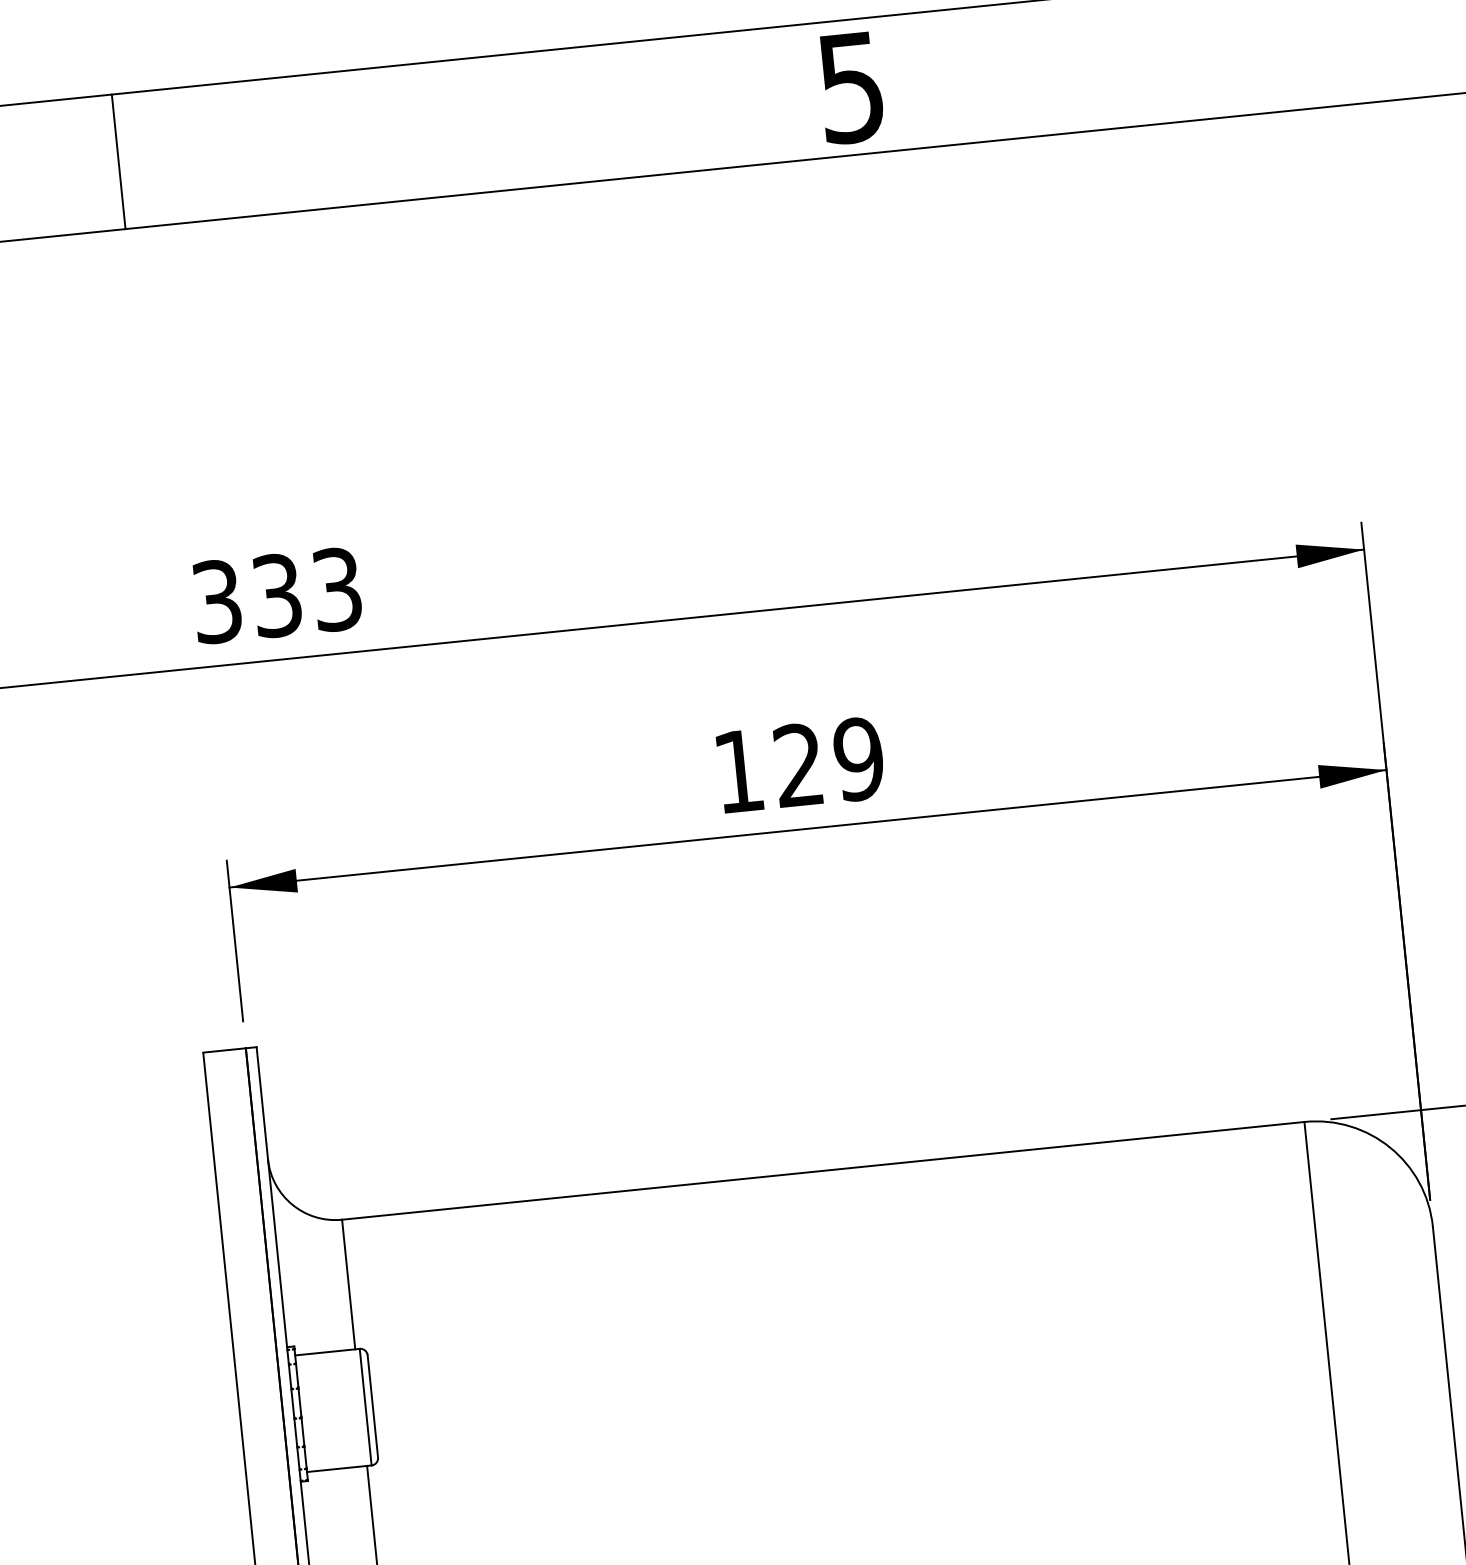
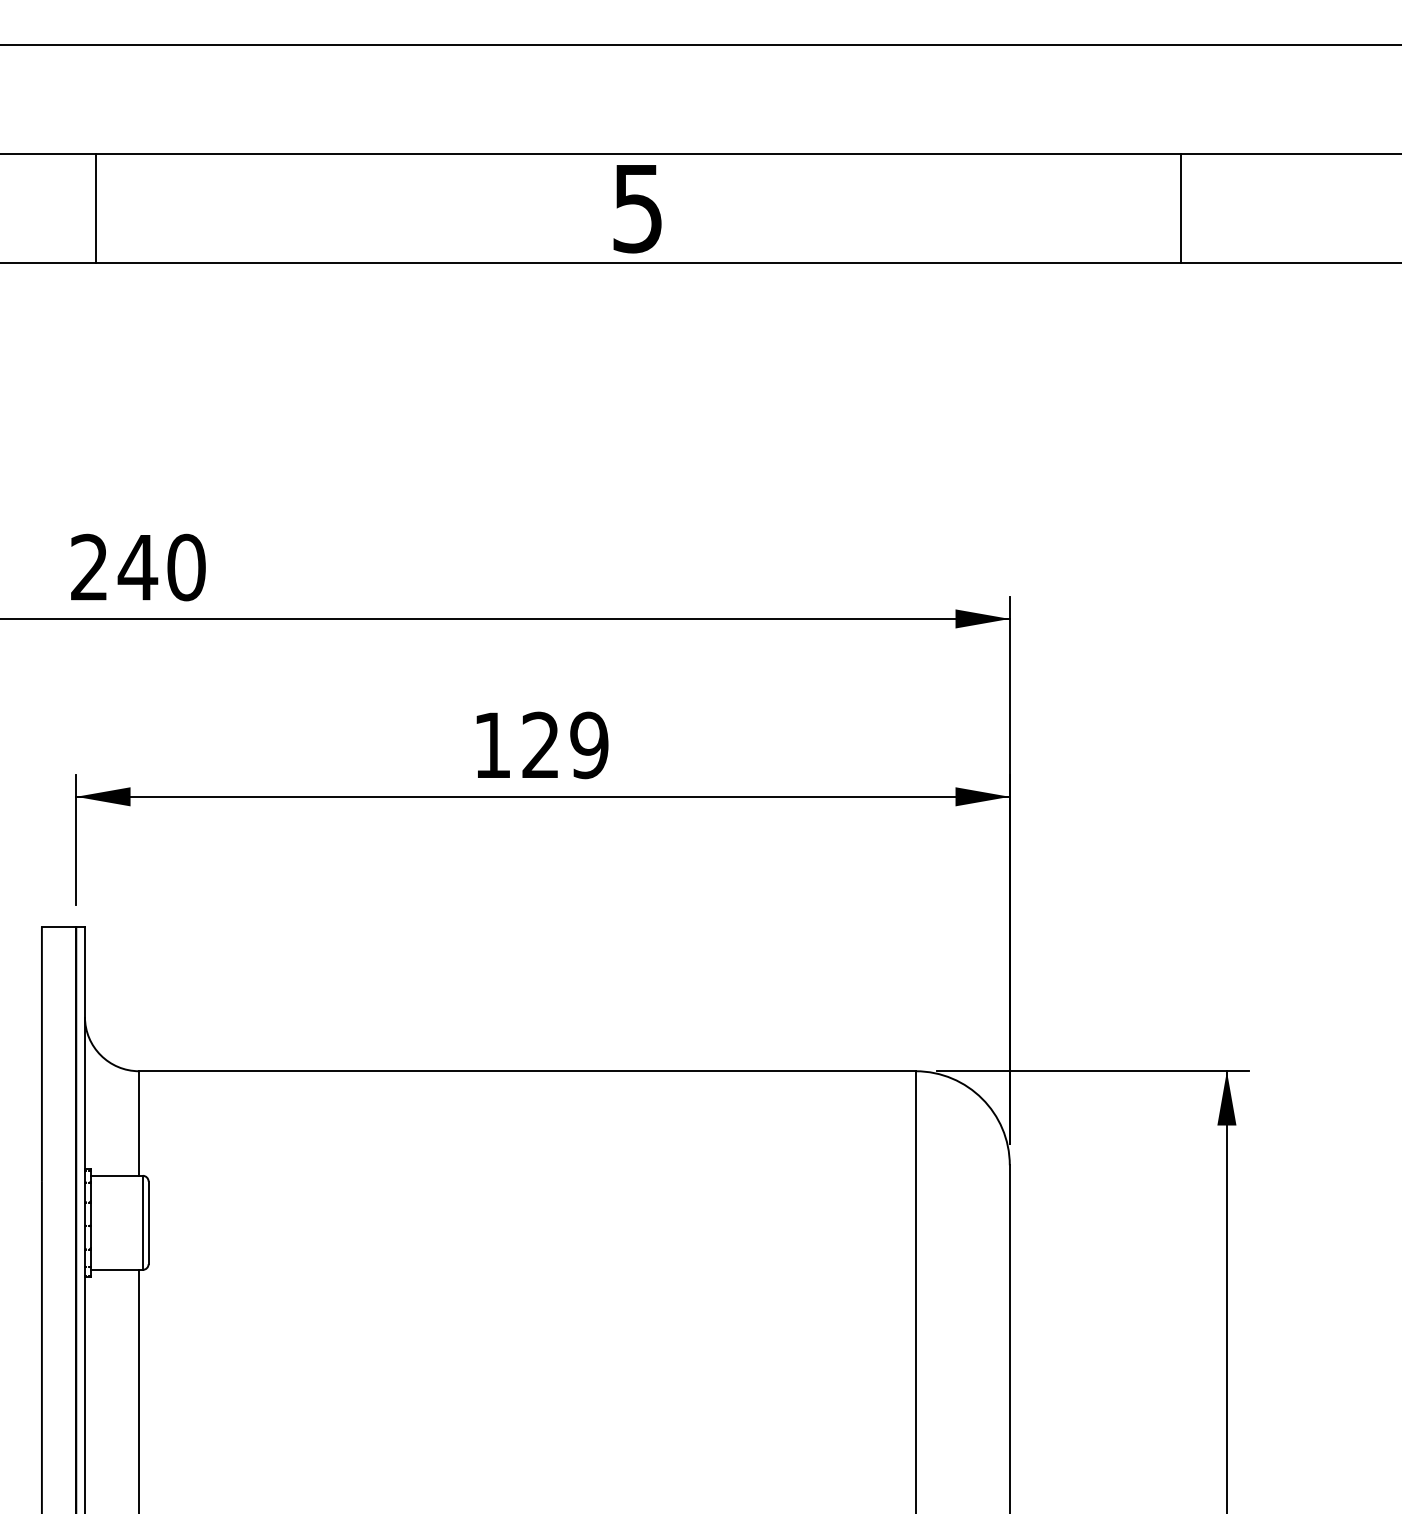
line: (118, 160) -> (95, 207), moved
text: (277, 595) -> (138, 567), 333 -> 240

